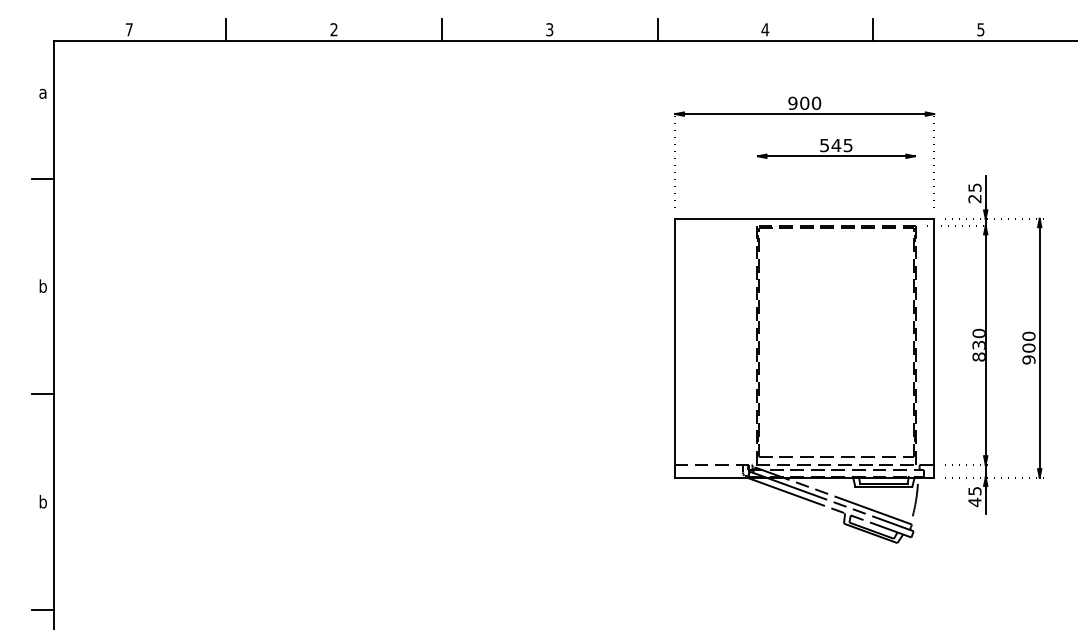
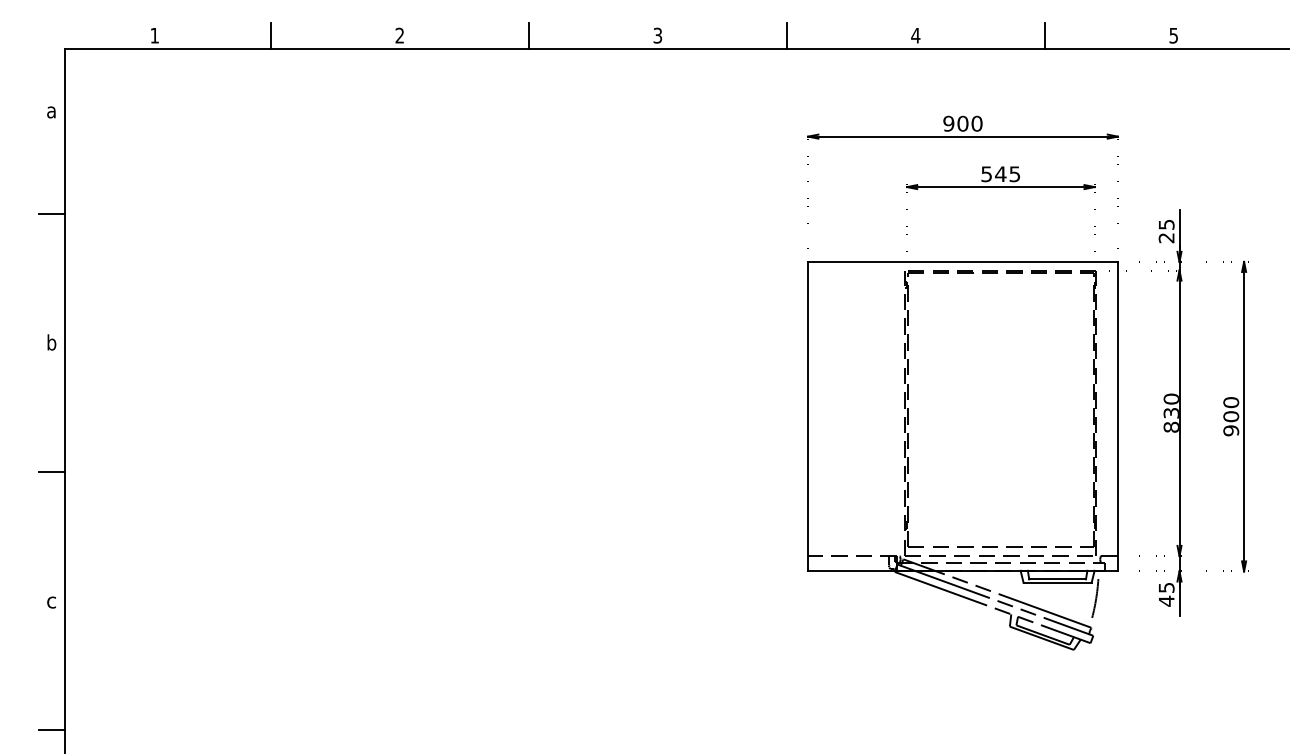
text: (128, 29) -> (153, 35), 7 -> 1
text: (42, 501) -> (50, 600), b -> c

